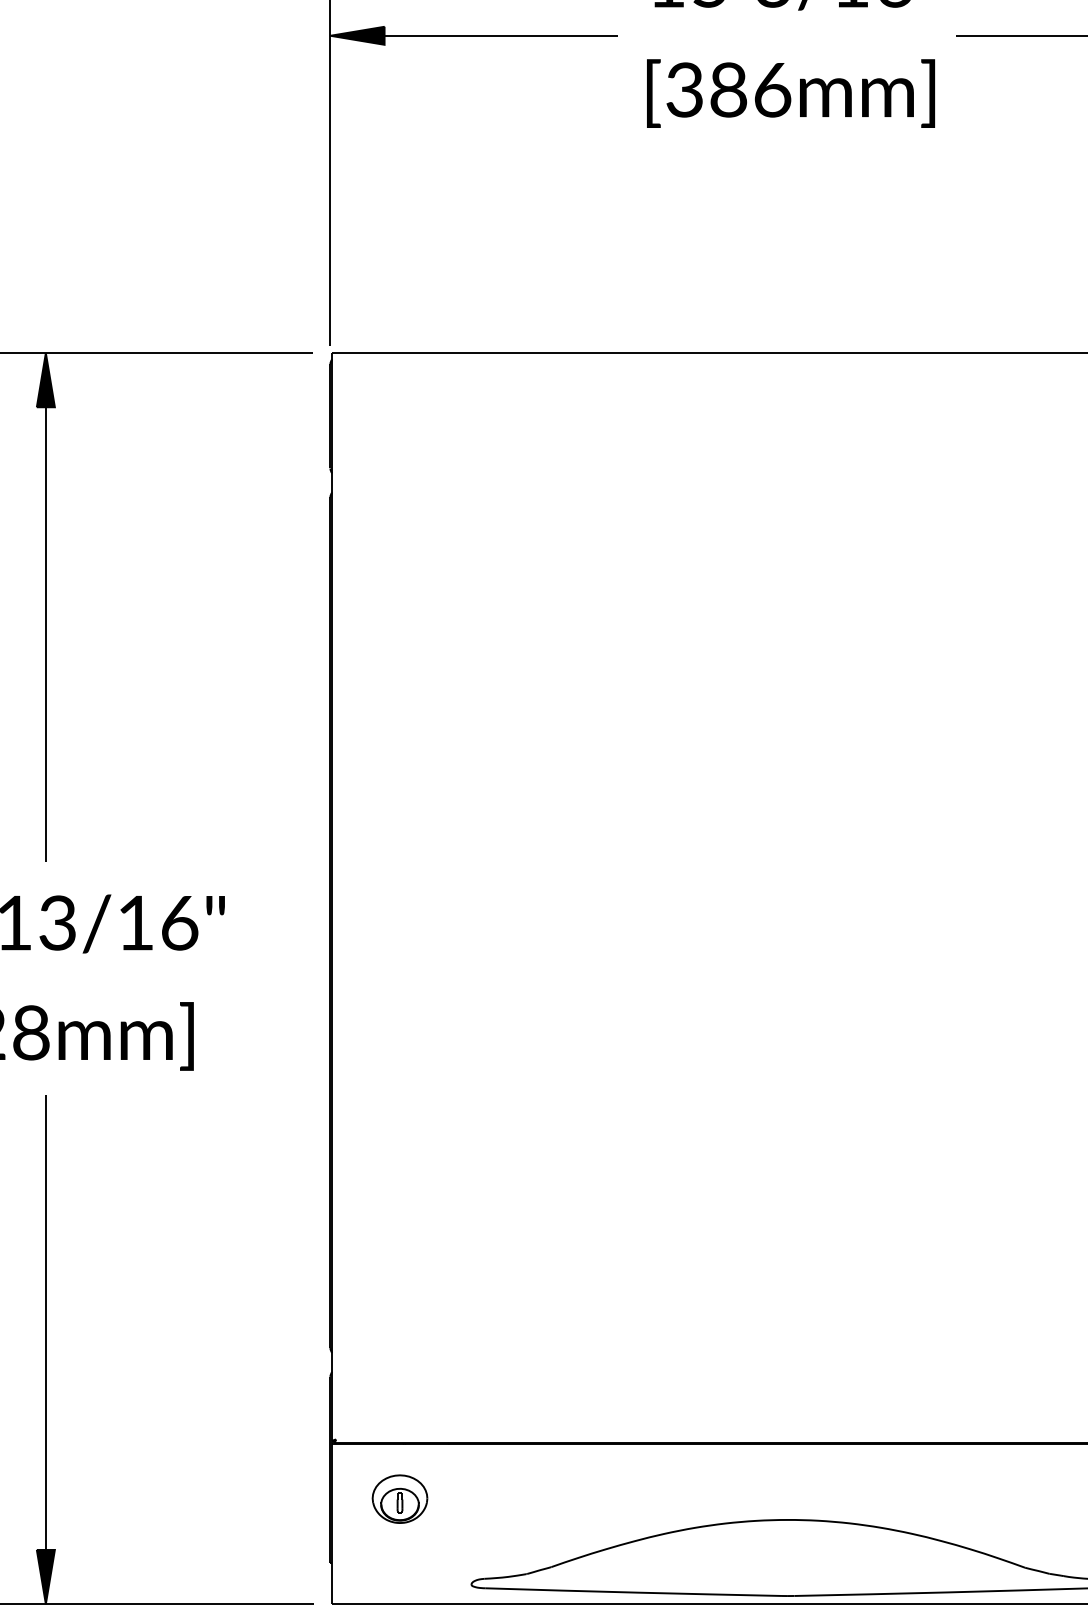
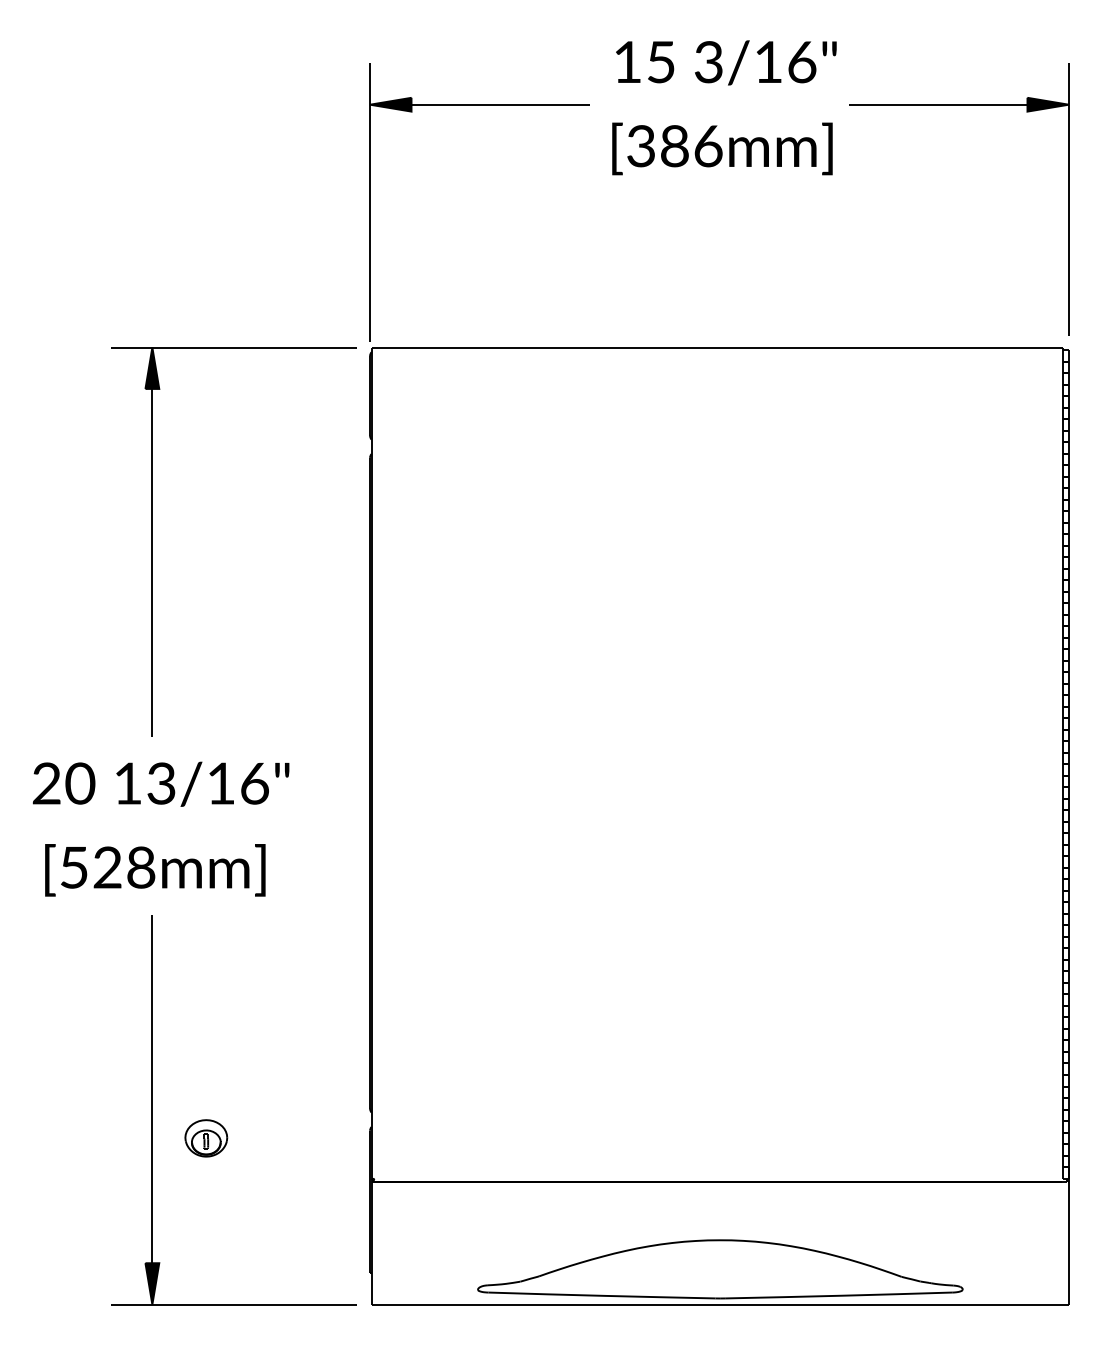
part: (400, 1499) -> (206, 1138), moved

